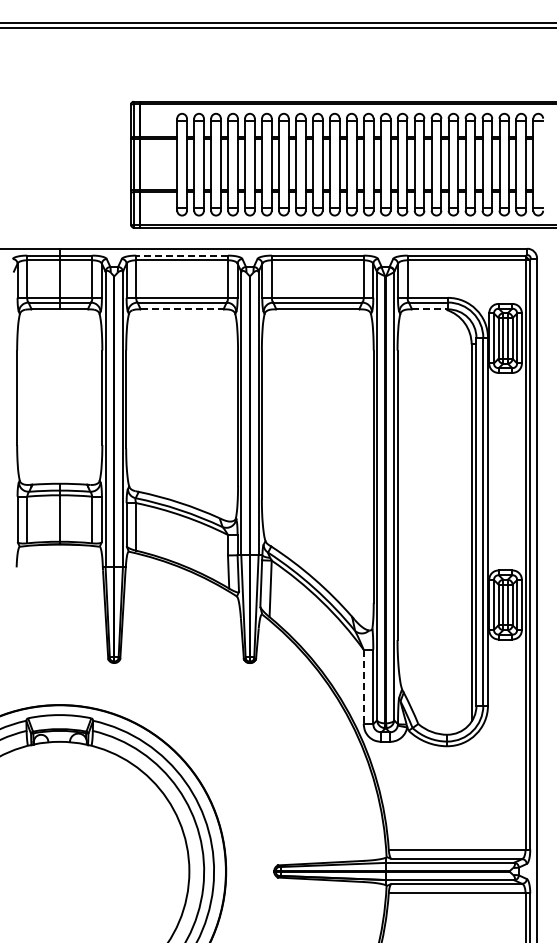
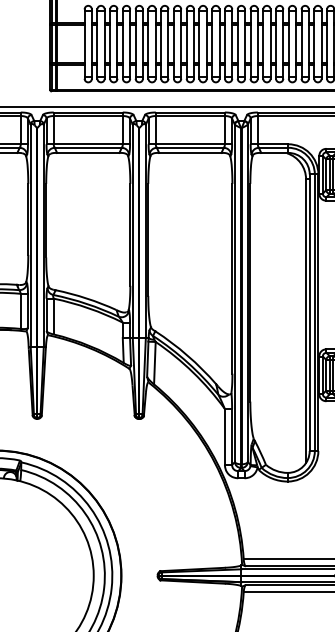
line: (182, 255) -> (88, 112), dashed -> solid
line: (182, 309) -> (88, 153), dashed -> solid
line: (430, 309) -> (275, 153), dashed -> solid
line: (363, 687) -> (224, 437), dashed -> solid

